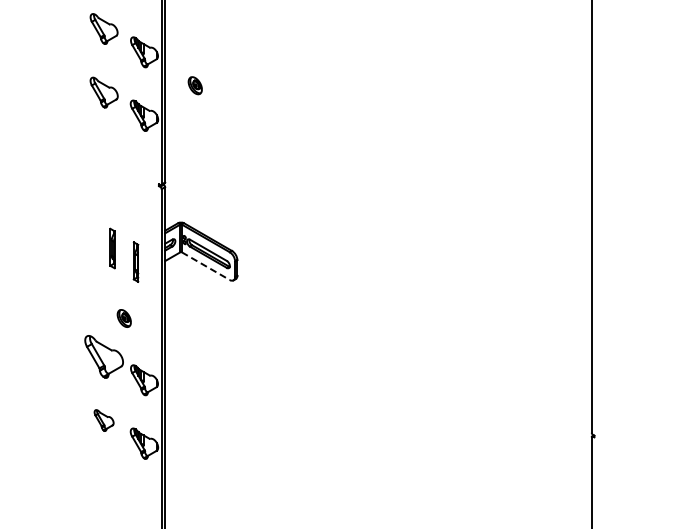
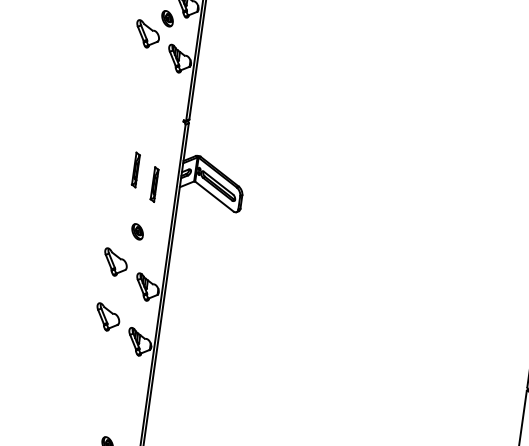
part: (194, 85) -> (166, 18), moved
line: (205, 266) -> (214, 196), dashed -> solid
part: (103, 356) -> (115, 262), size x0.71
part: (103, 420) -> (107, 317), size x1.43

